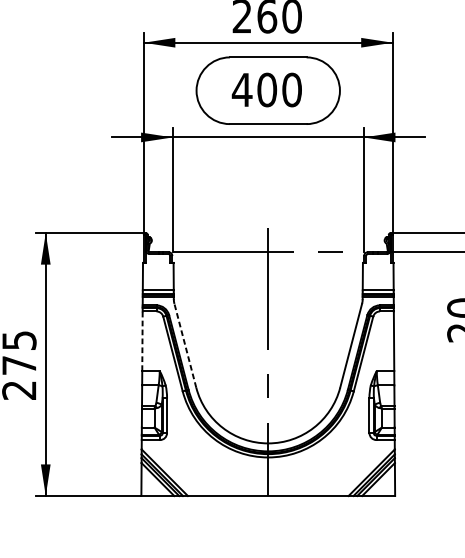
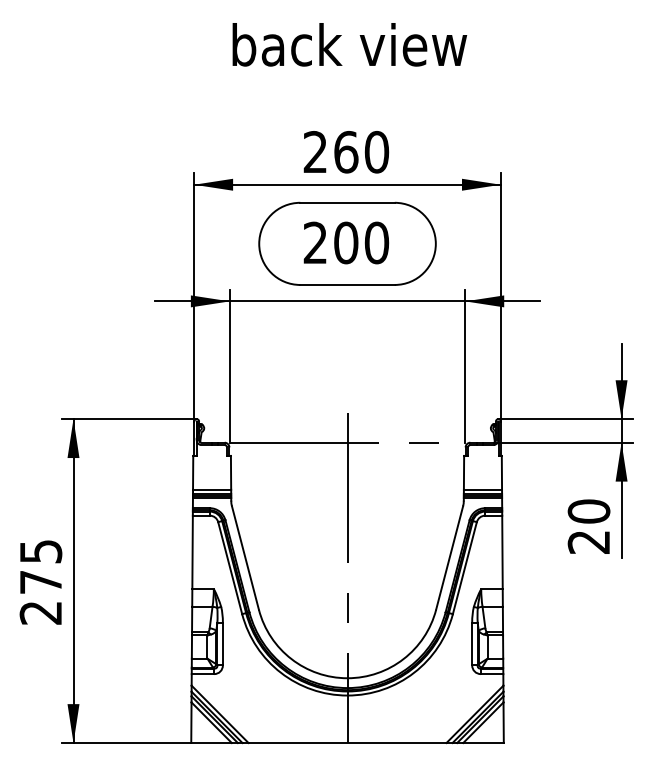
text: (242, 89) -> (315, 242), 400 -> 200
line: (142, 341) -> (192, 552), dashed -> solid
line: (185, 345) -> (245, 557), dashed -> solid

